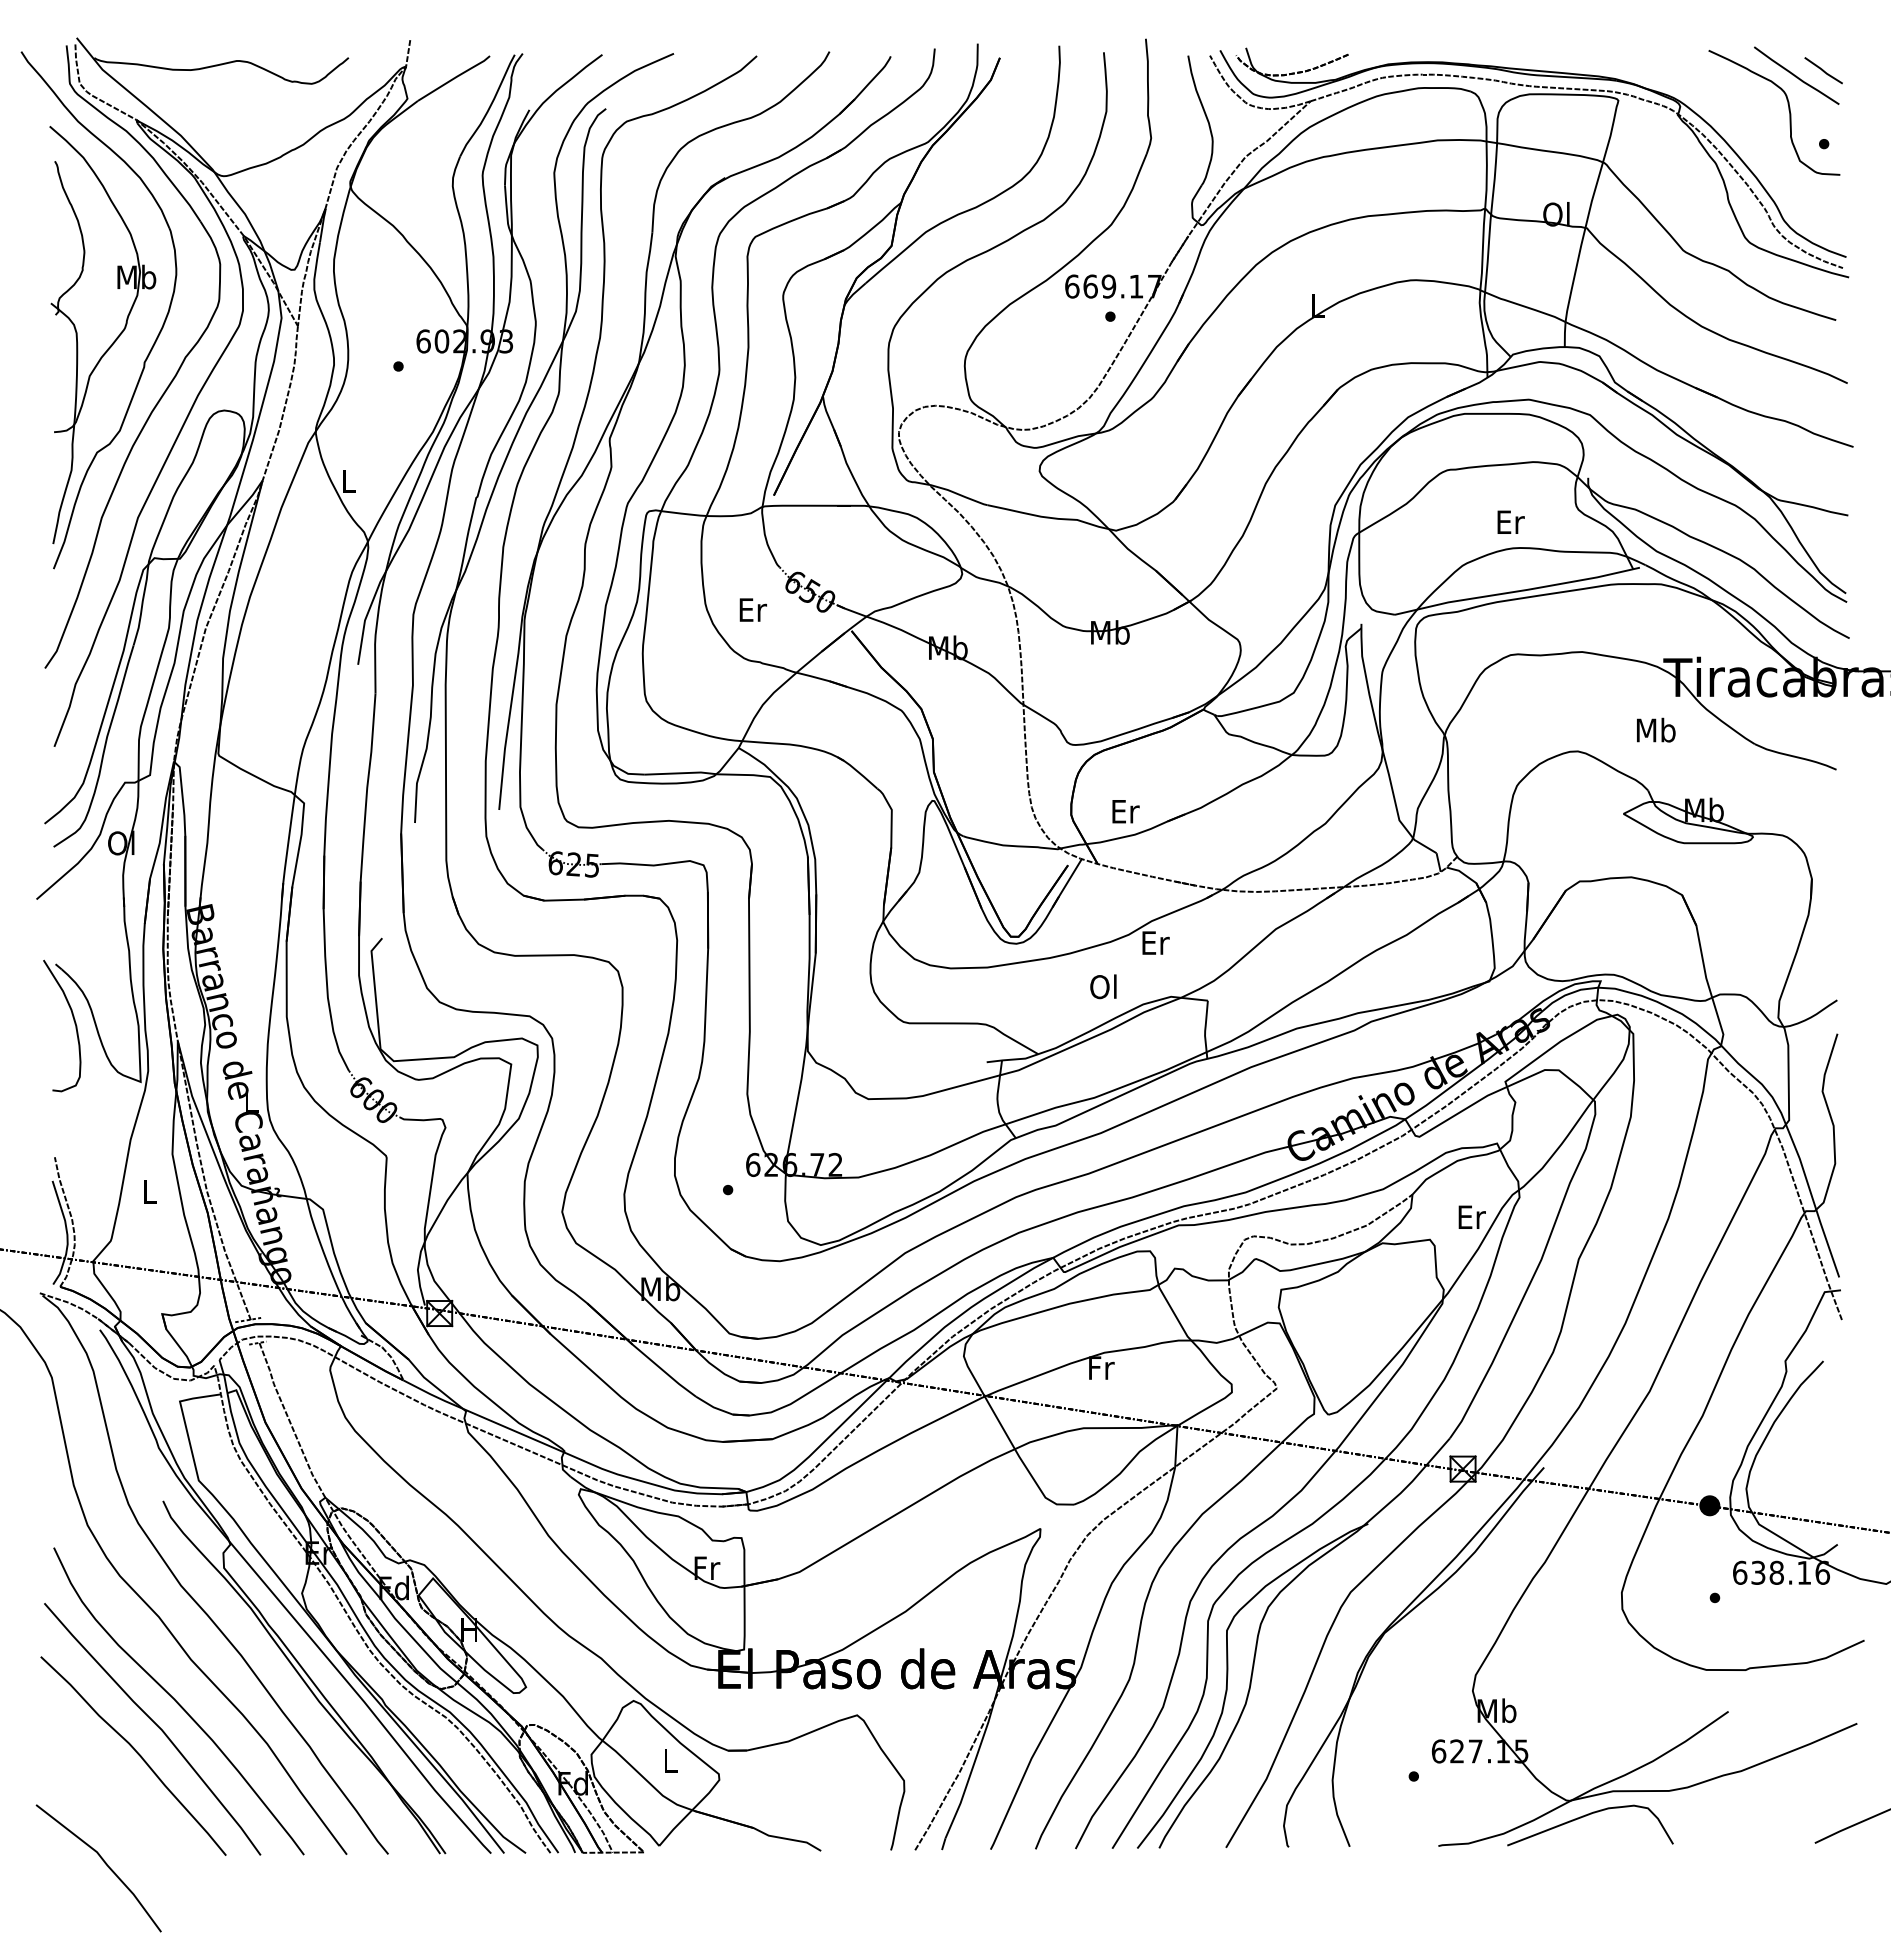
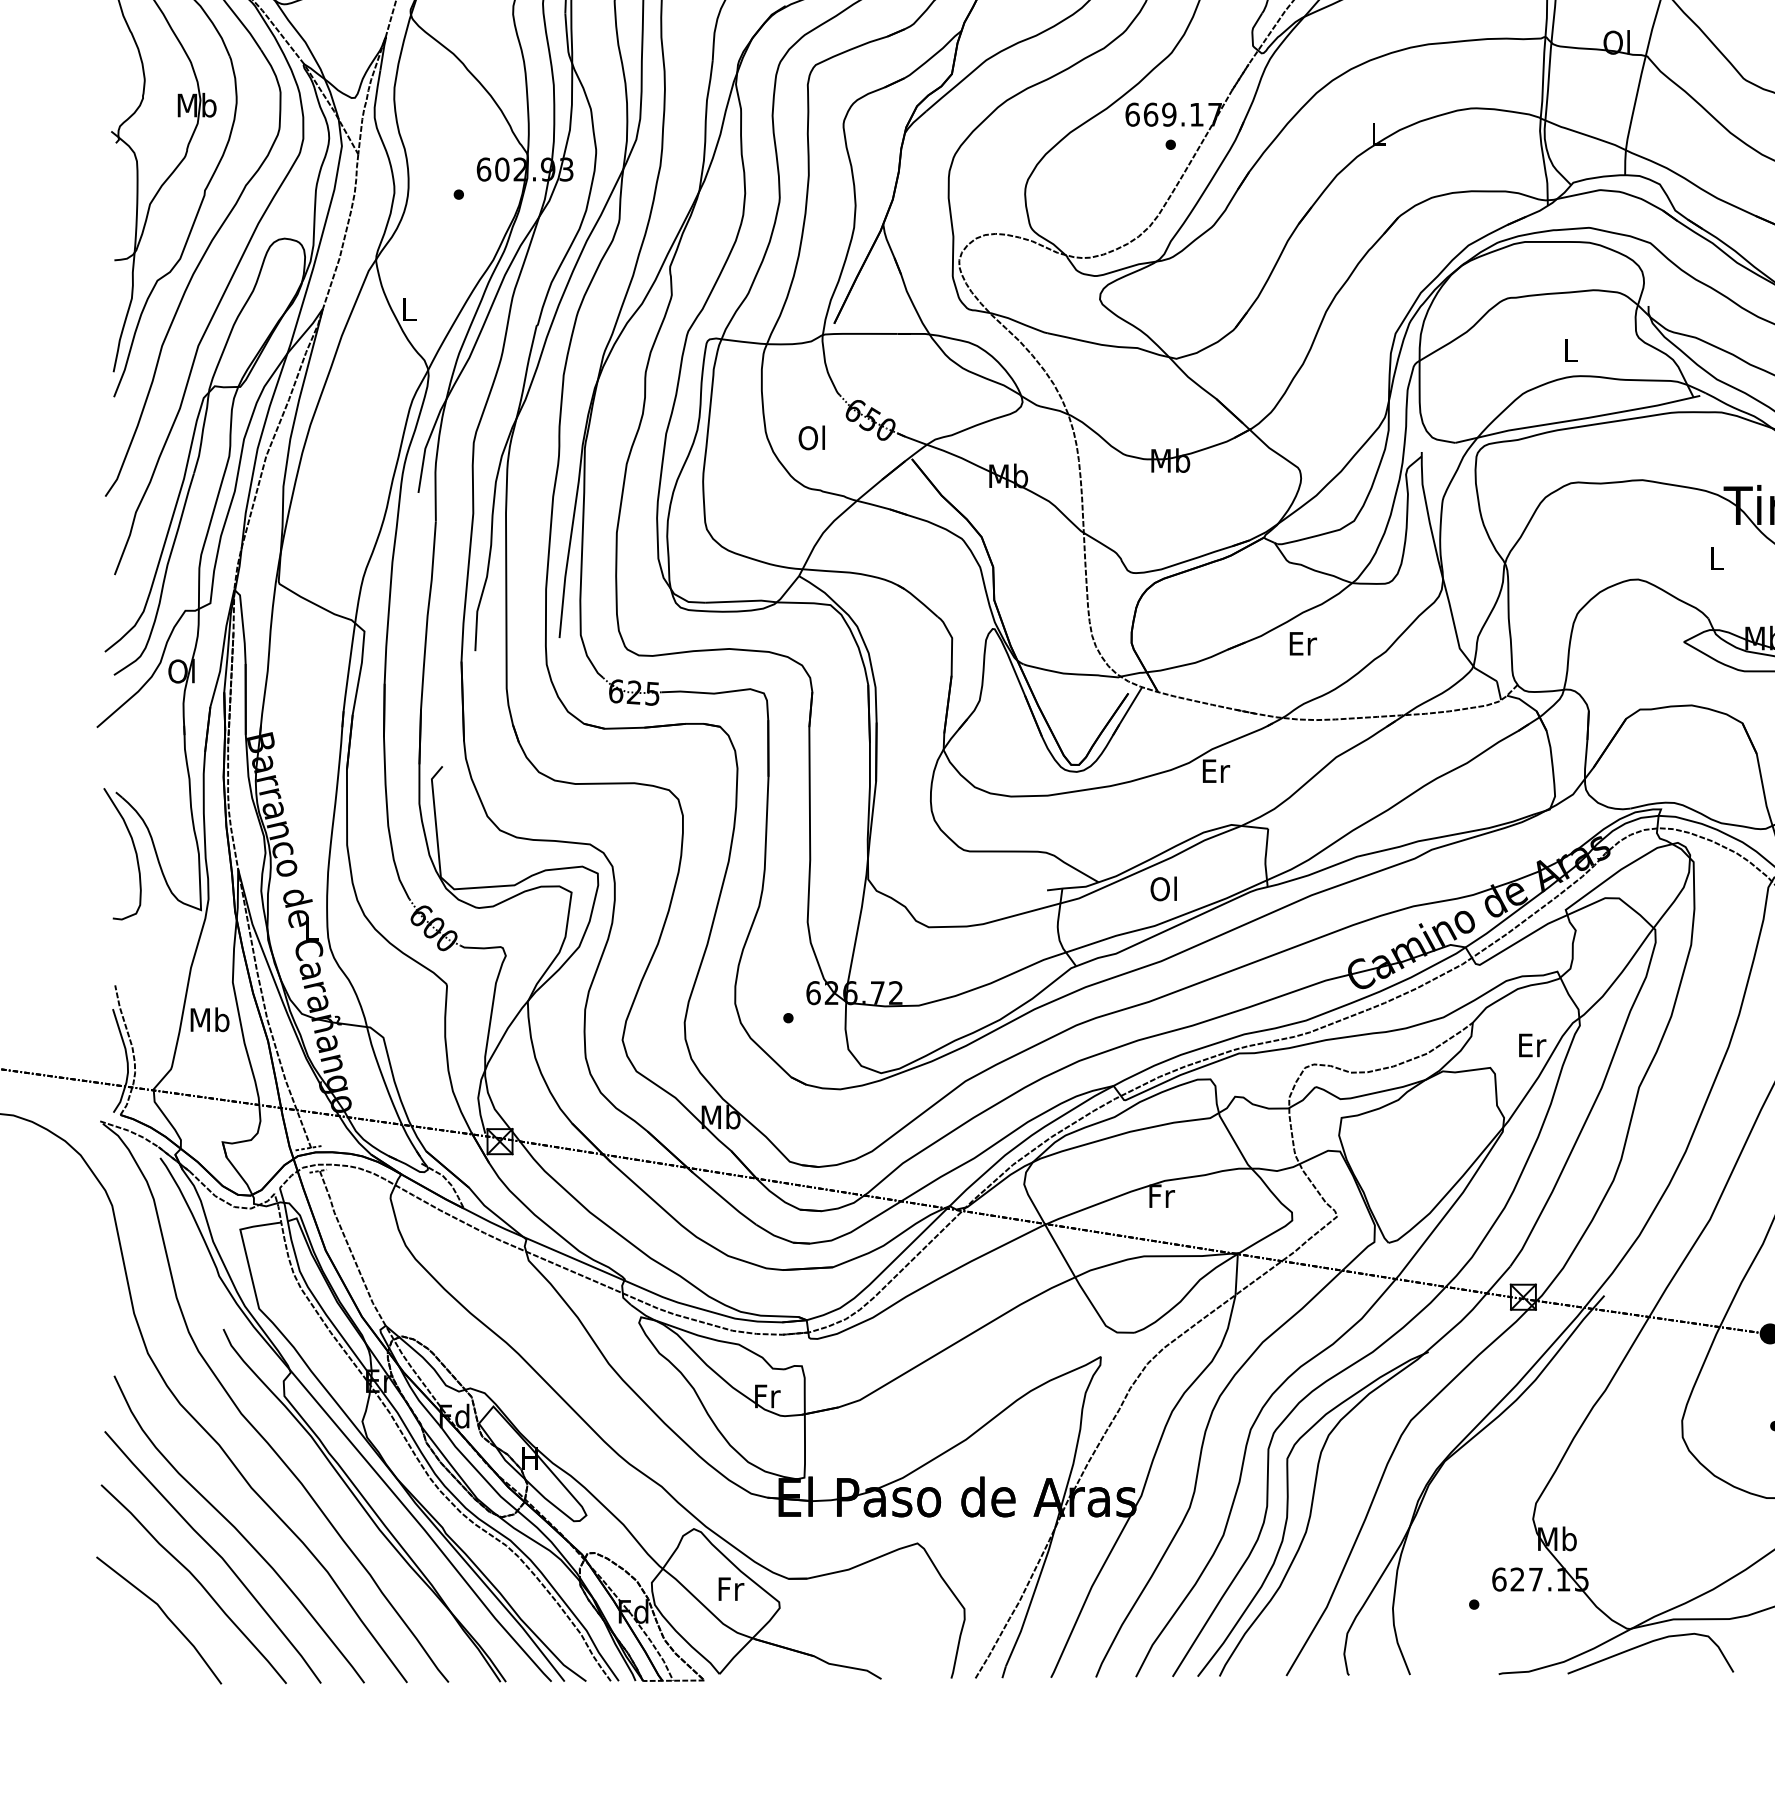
text: (1510, 521) -> (1570, 349), Er -> L
text: (752, 609) -> (812, 437), Er -> Ol
text: (1656, 729) -> (1716, 557), Mb -> L
text: (1125, 811) -> (1302, 643), moved
text: (1103, 986) -> (1163, 888), moved
text: (149, 1191) -> (209, 1019), L -> Mb
text: (670, 1760) -> (730, 1588), L -> Fr
line: (103, 1862) -> (163, 1614), moved

